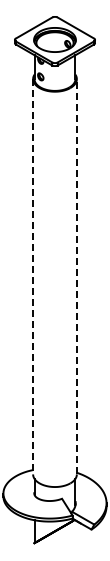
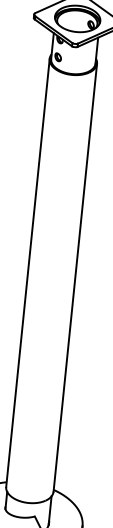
line: (33, 276) -> (28, 272), dashed -> solid
line: (76, 276) -> (74, 277), dashed -> solid

